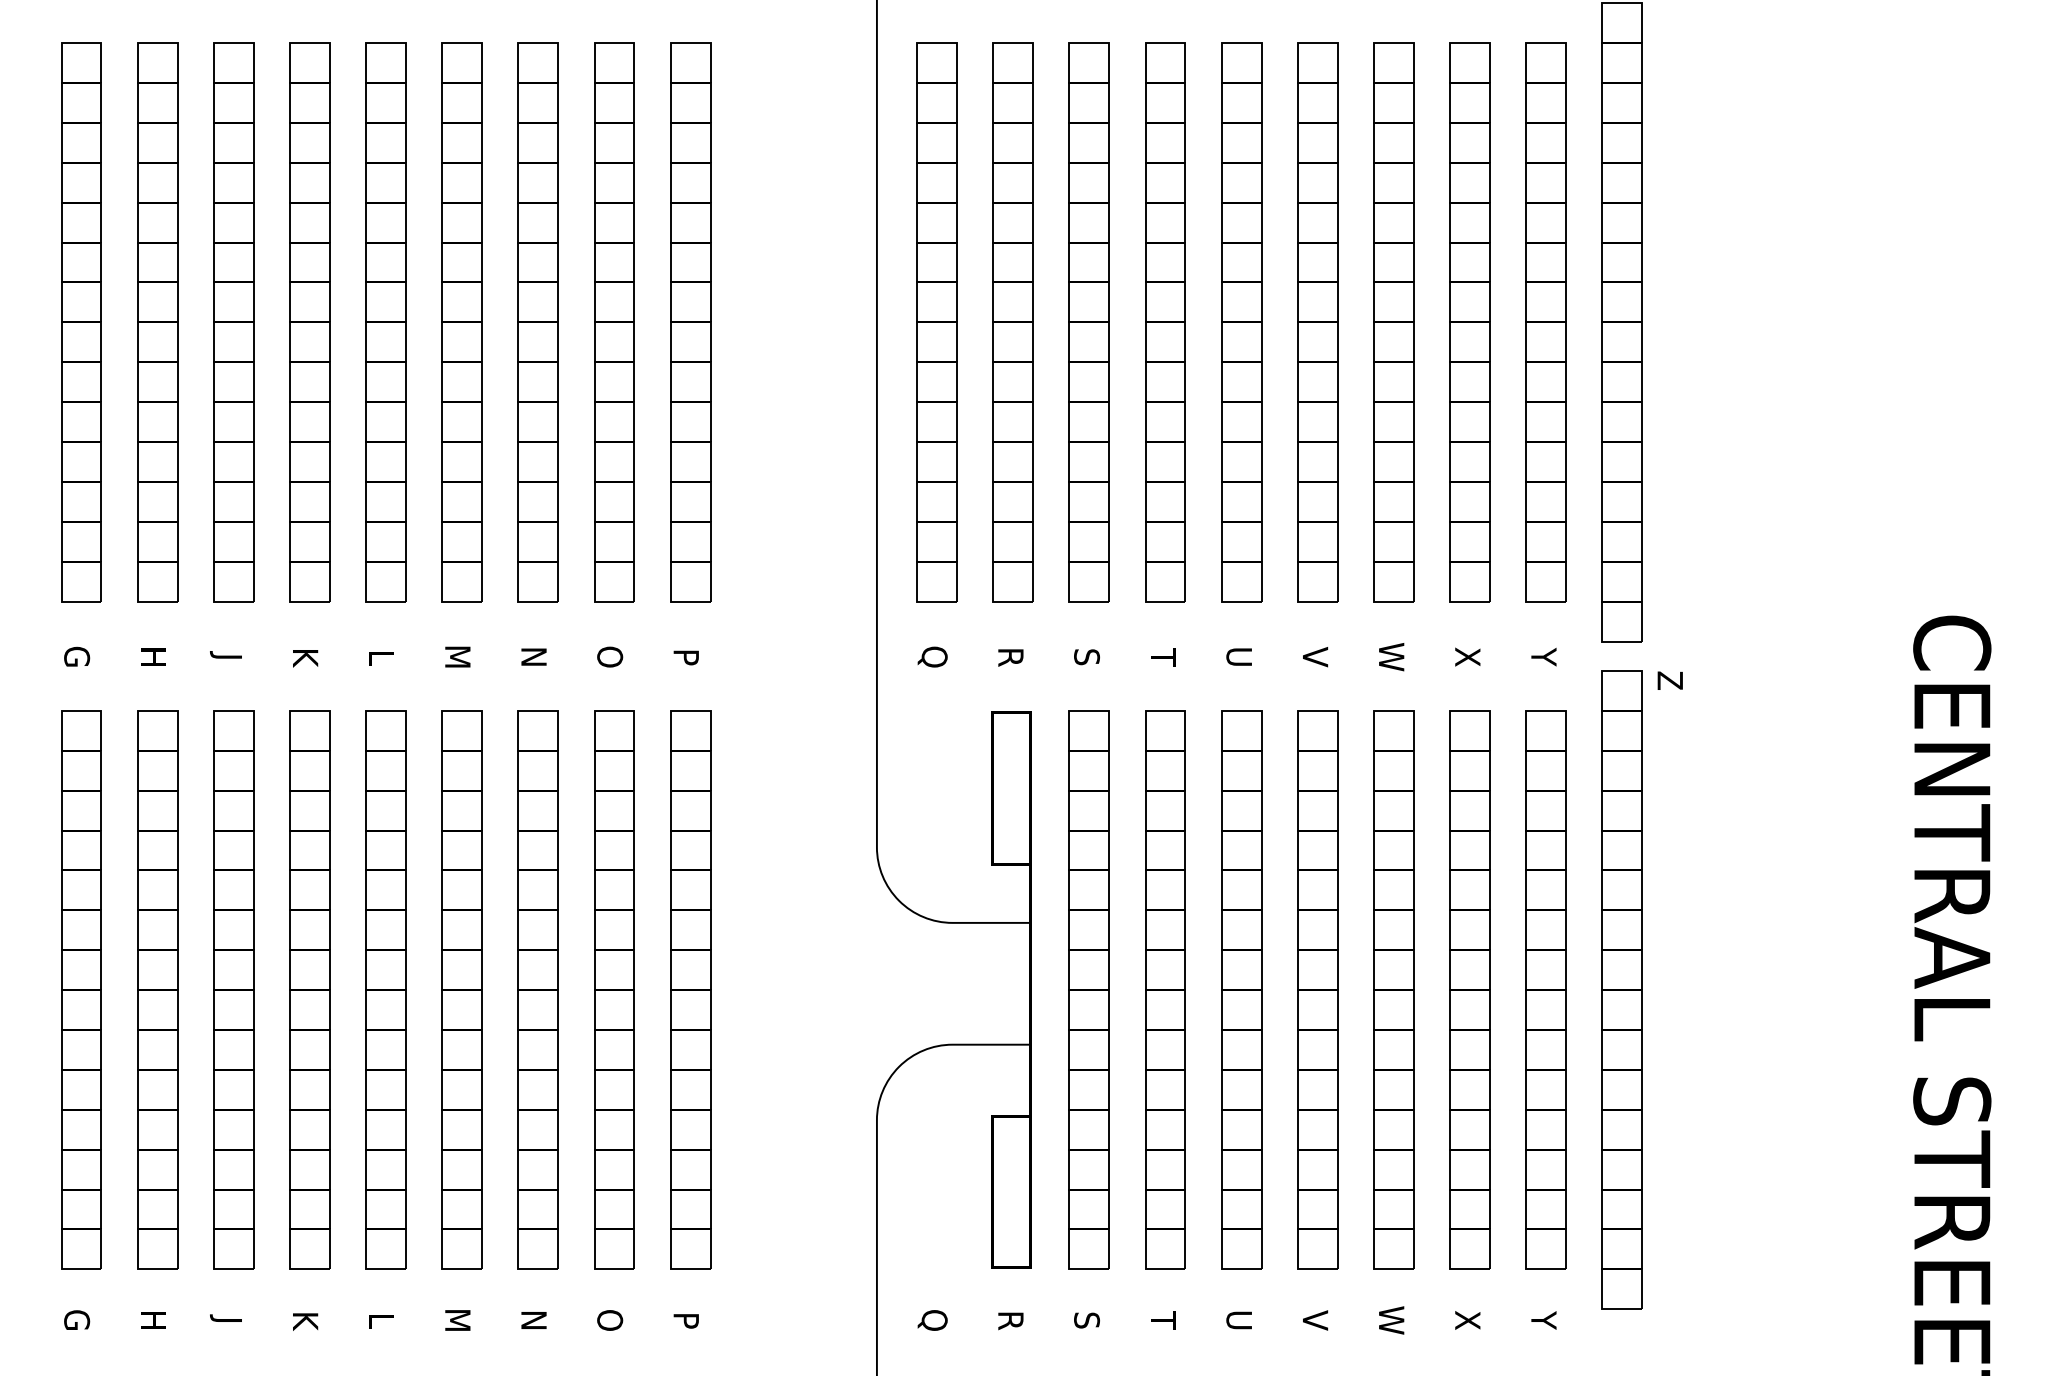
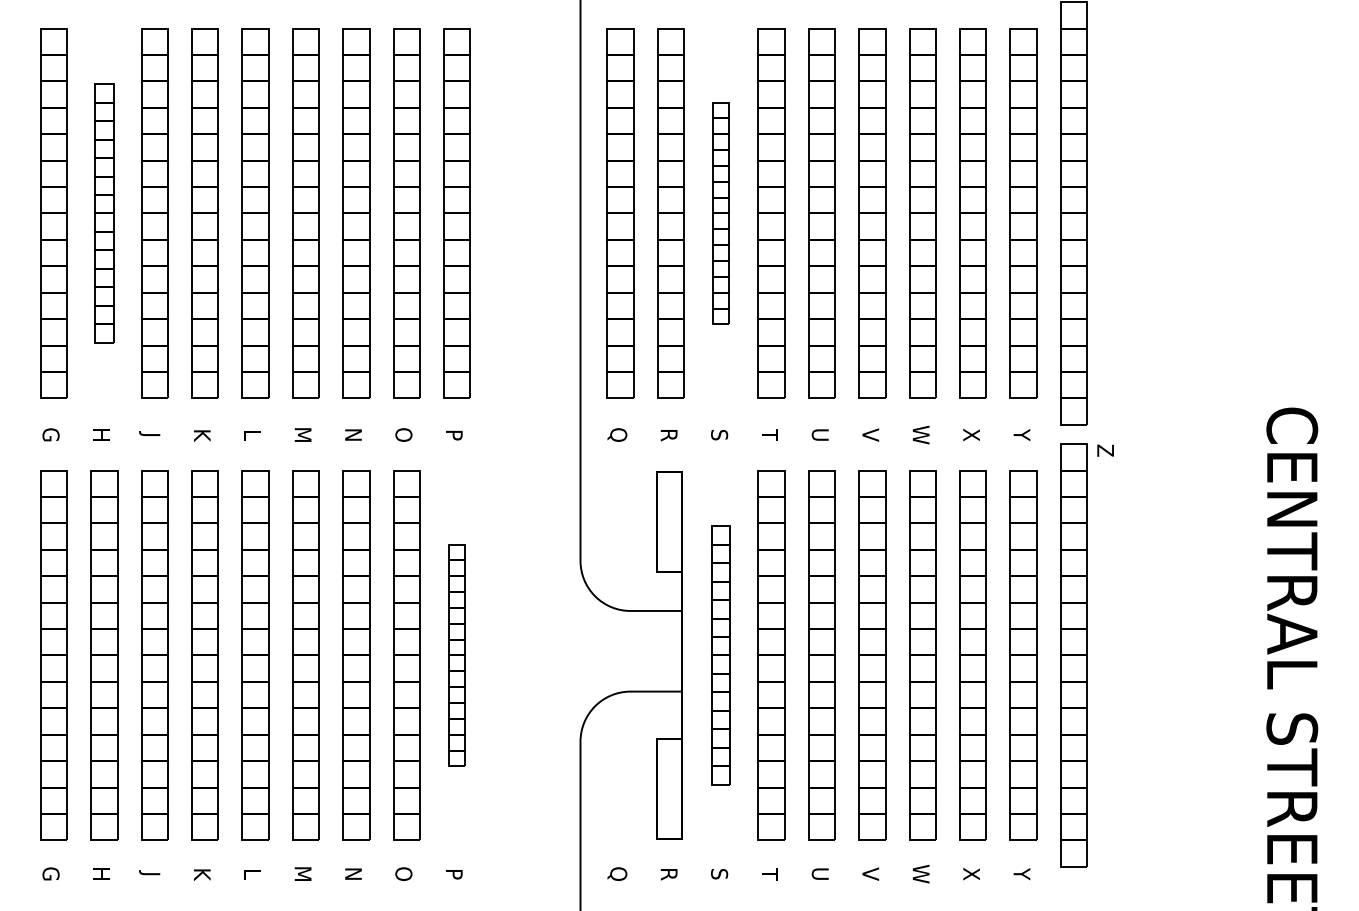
part: (157, 322) -> (104, 213), size x0.7
part: (1088, 322) -> (720, 213), size x0.6
part: (689, 990) -> (456, 655), size x0.6
part: (1088, 990) -> (720, 655), size x0.7

